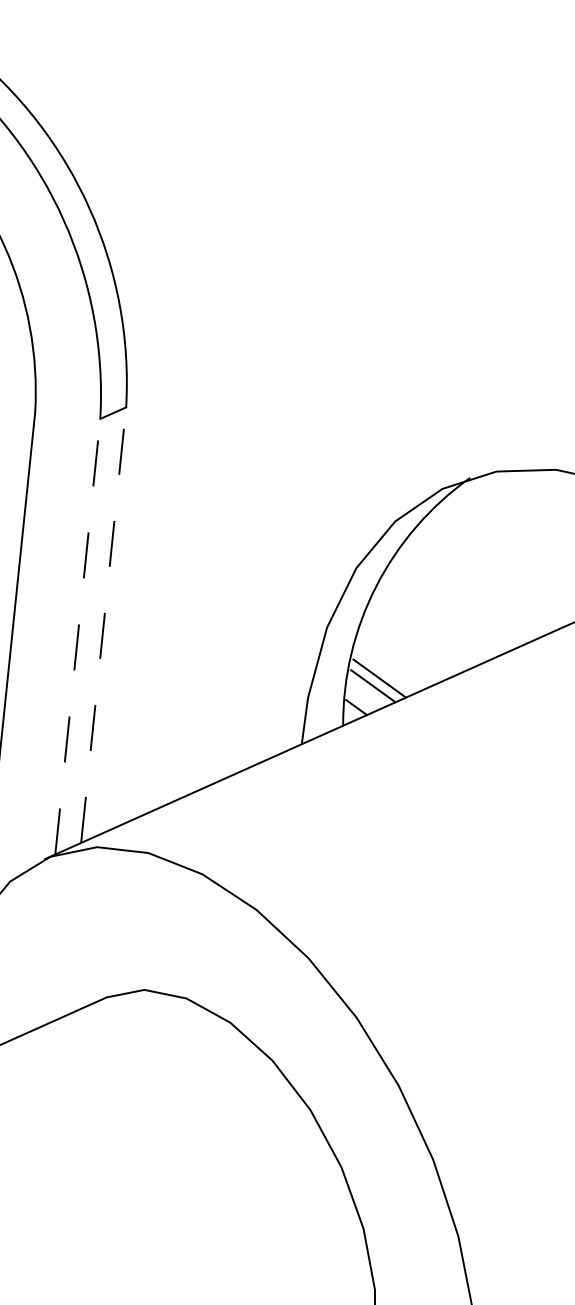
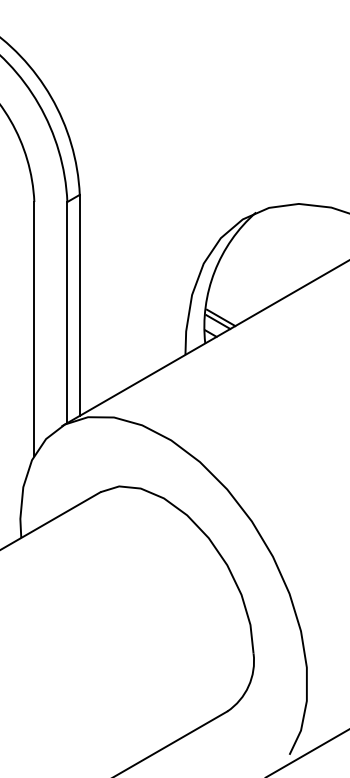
line: (103, 625) -> (79, 305), dashed -> solid
line: (78, 636) -> (67, 312), dashed -> solid

